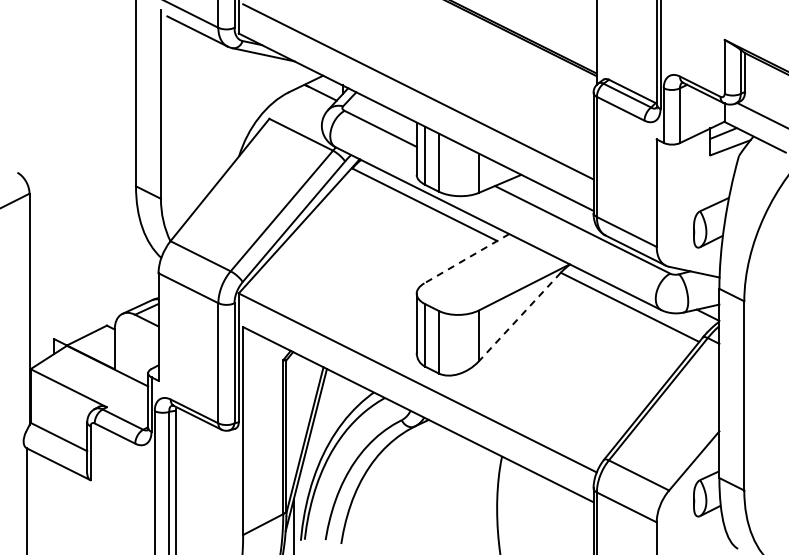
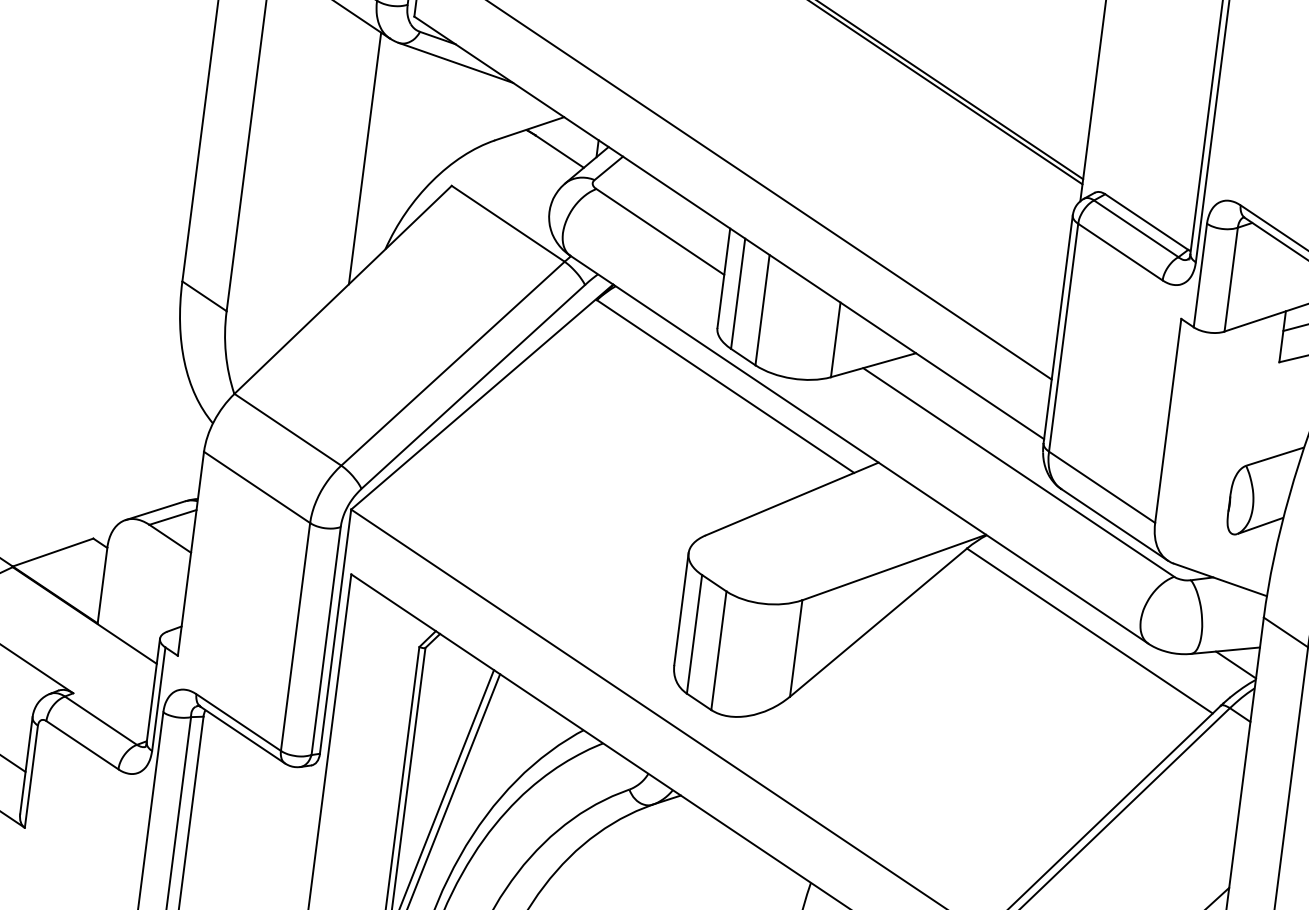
line: (222, 110) -> (364, 158), added
line: (466, 258) -> (791, 498), dashed -> solid
line: (519, 317) -> (877, 623), dashed -> solid

